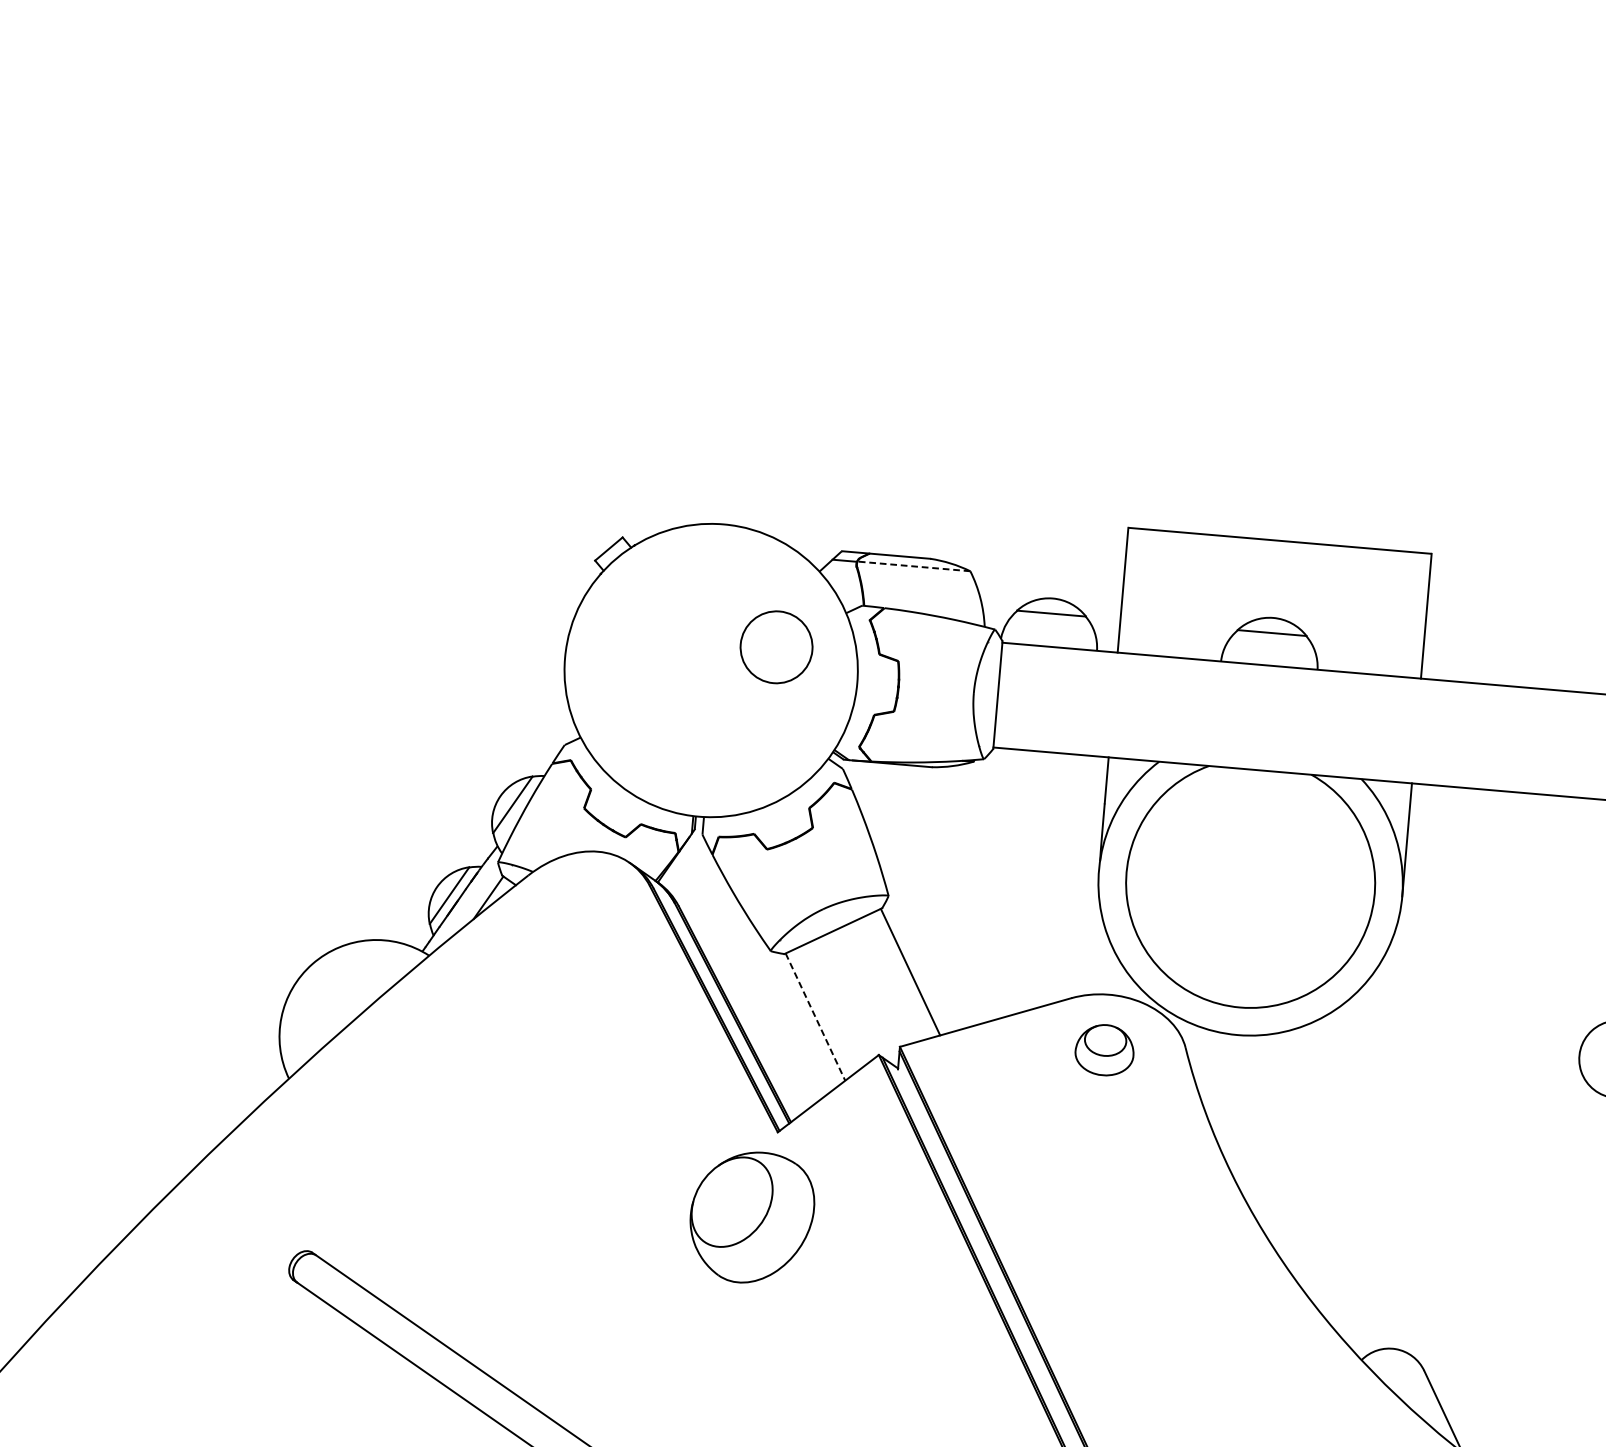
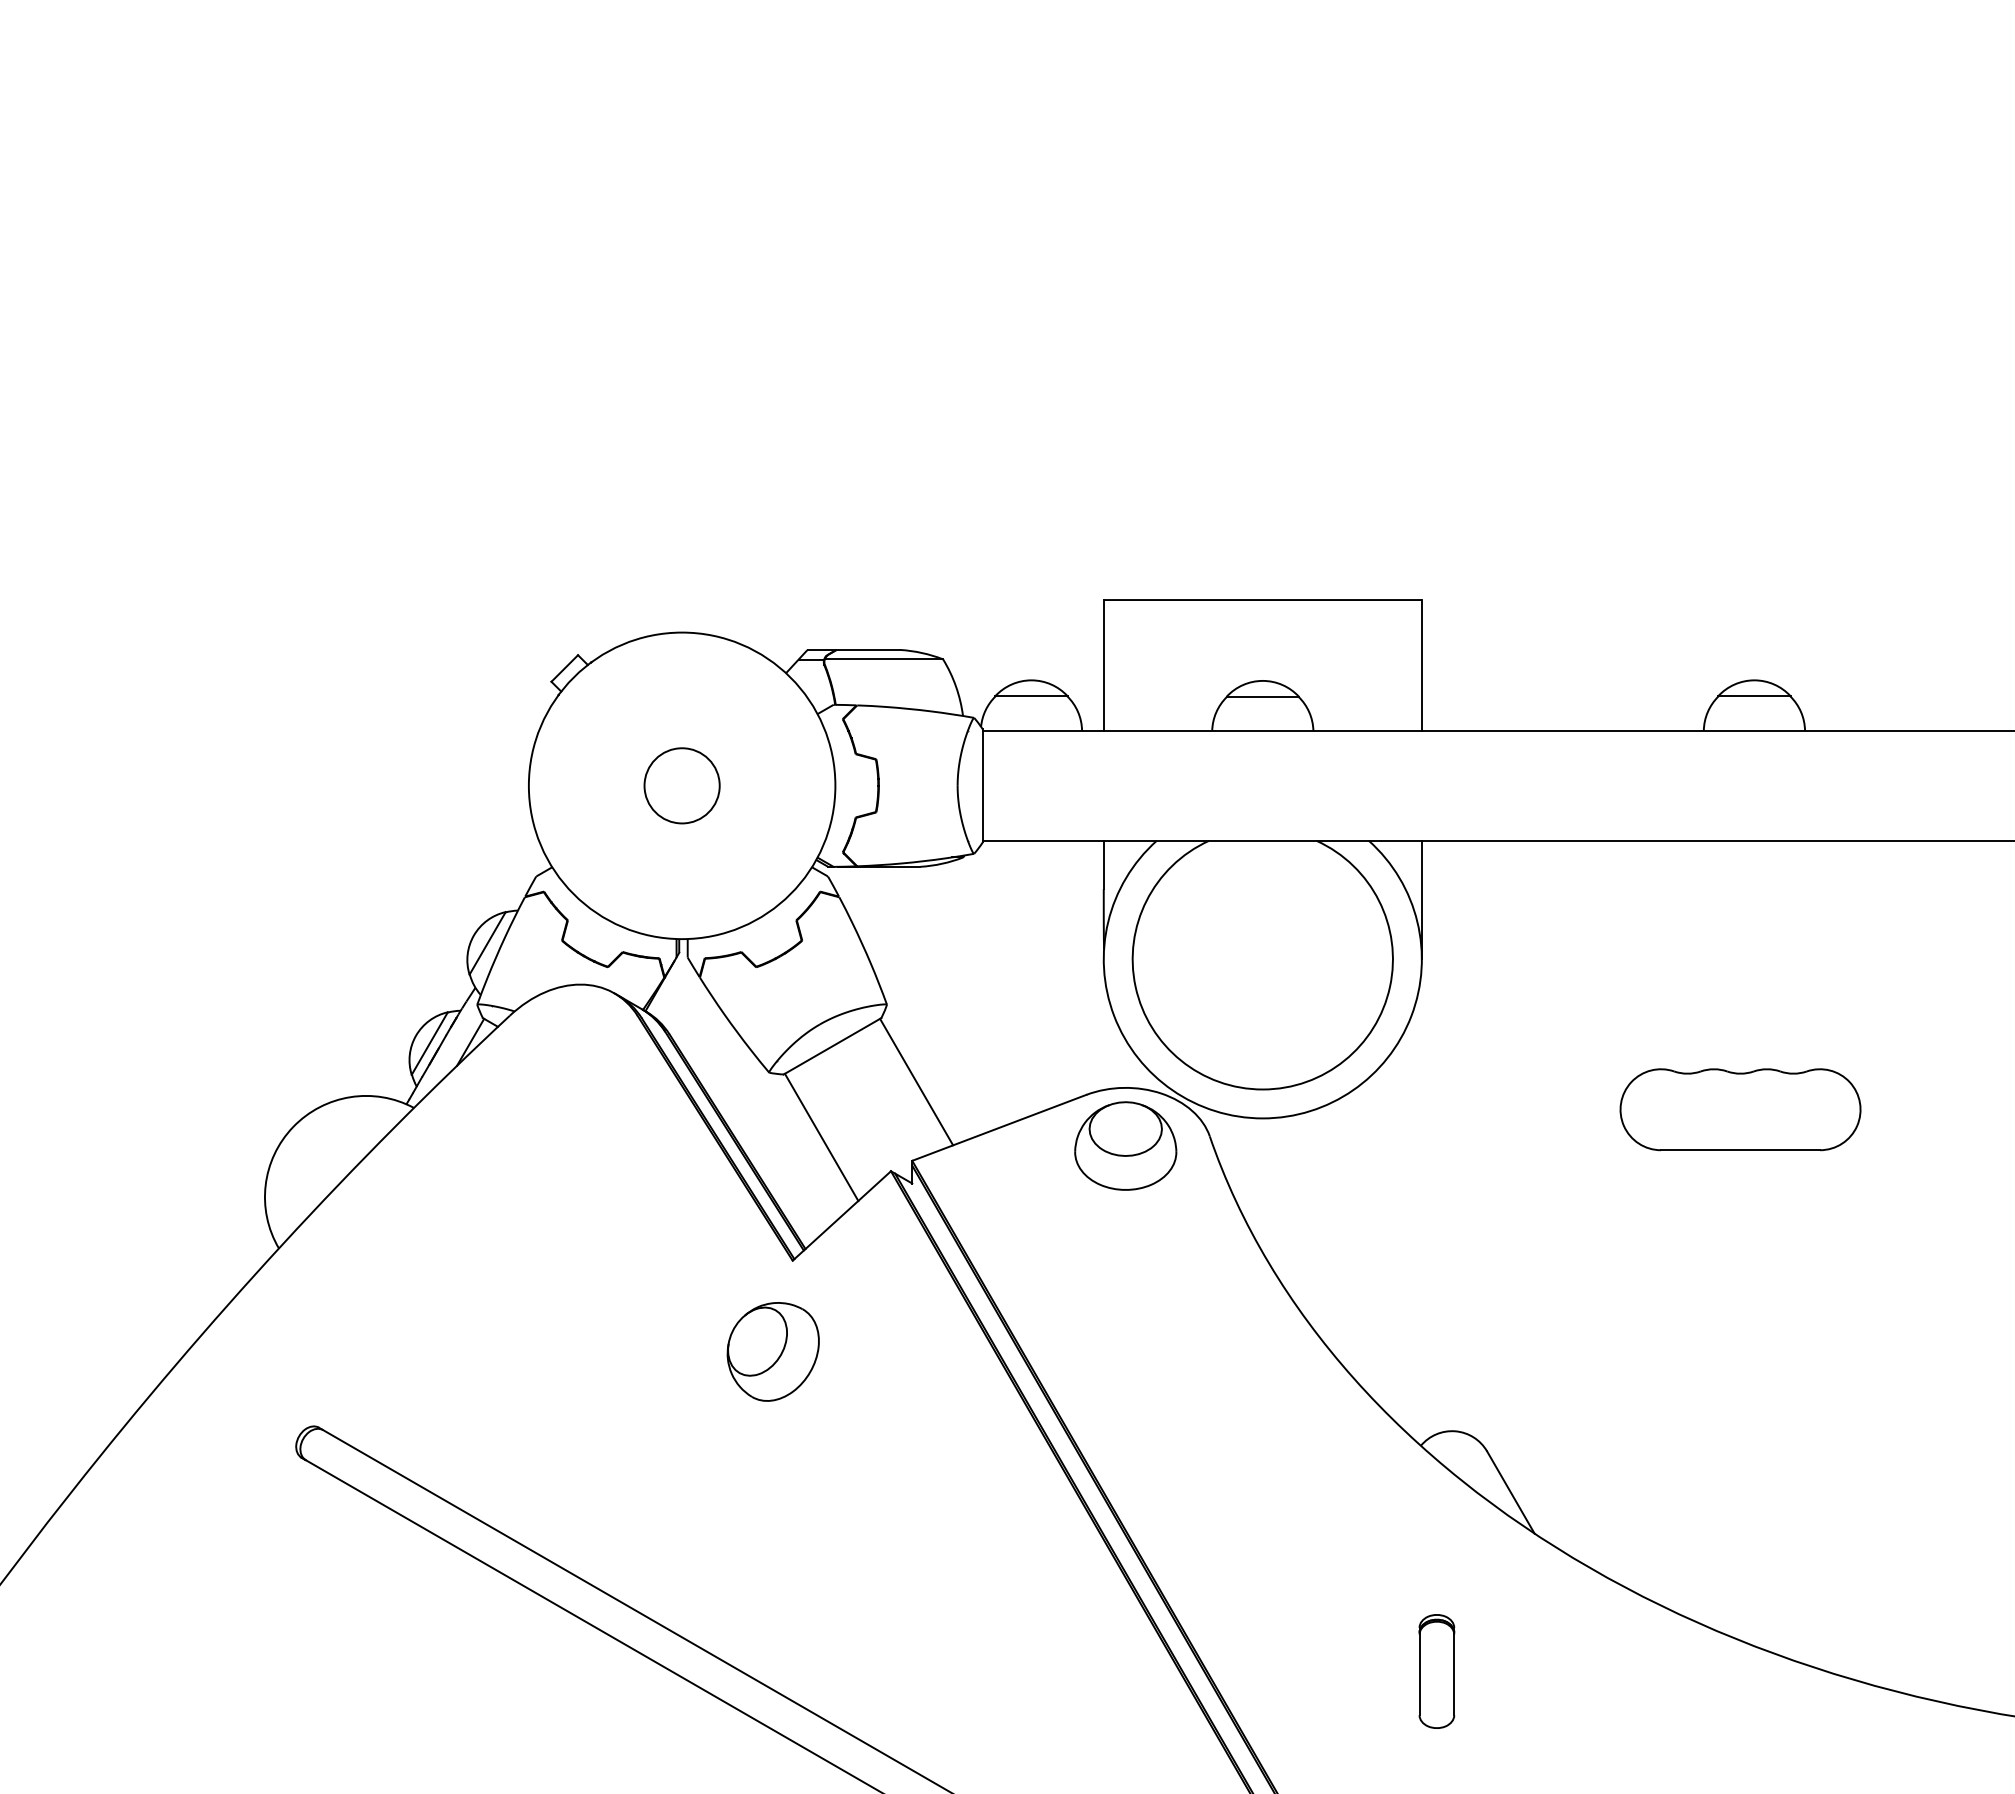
line: (913, 566) -> (883, 659), dashed -> solid
circle: (776, 646) -> (681, 785), moved
line: (815, 1017) -> (821, 1137), dashed -> solid
part: (1104, 1049) -> (1125, 1145), size x1.67
part: (751, 1217) -> (772, 1351), size x0.71

